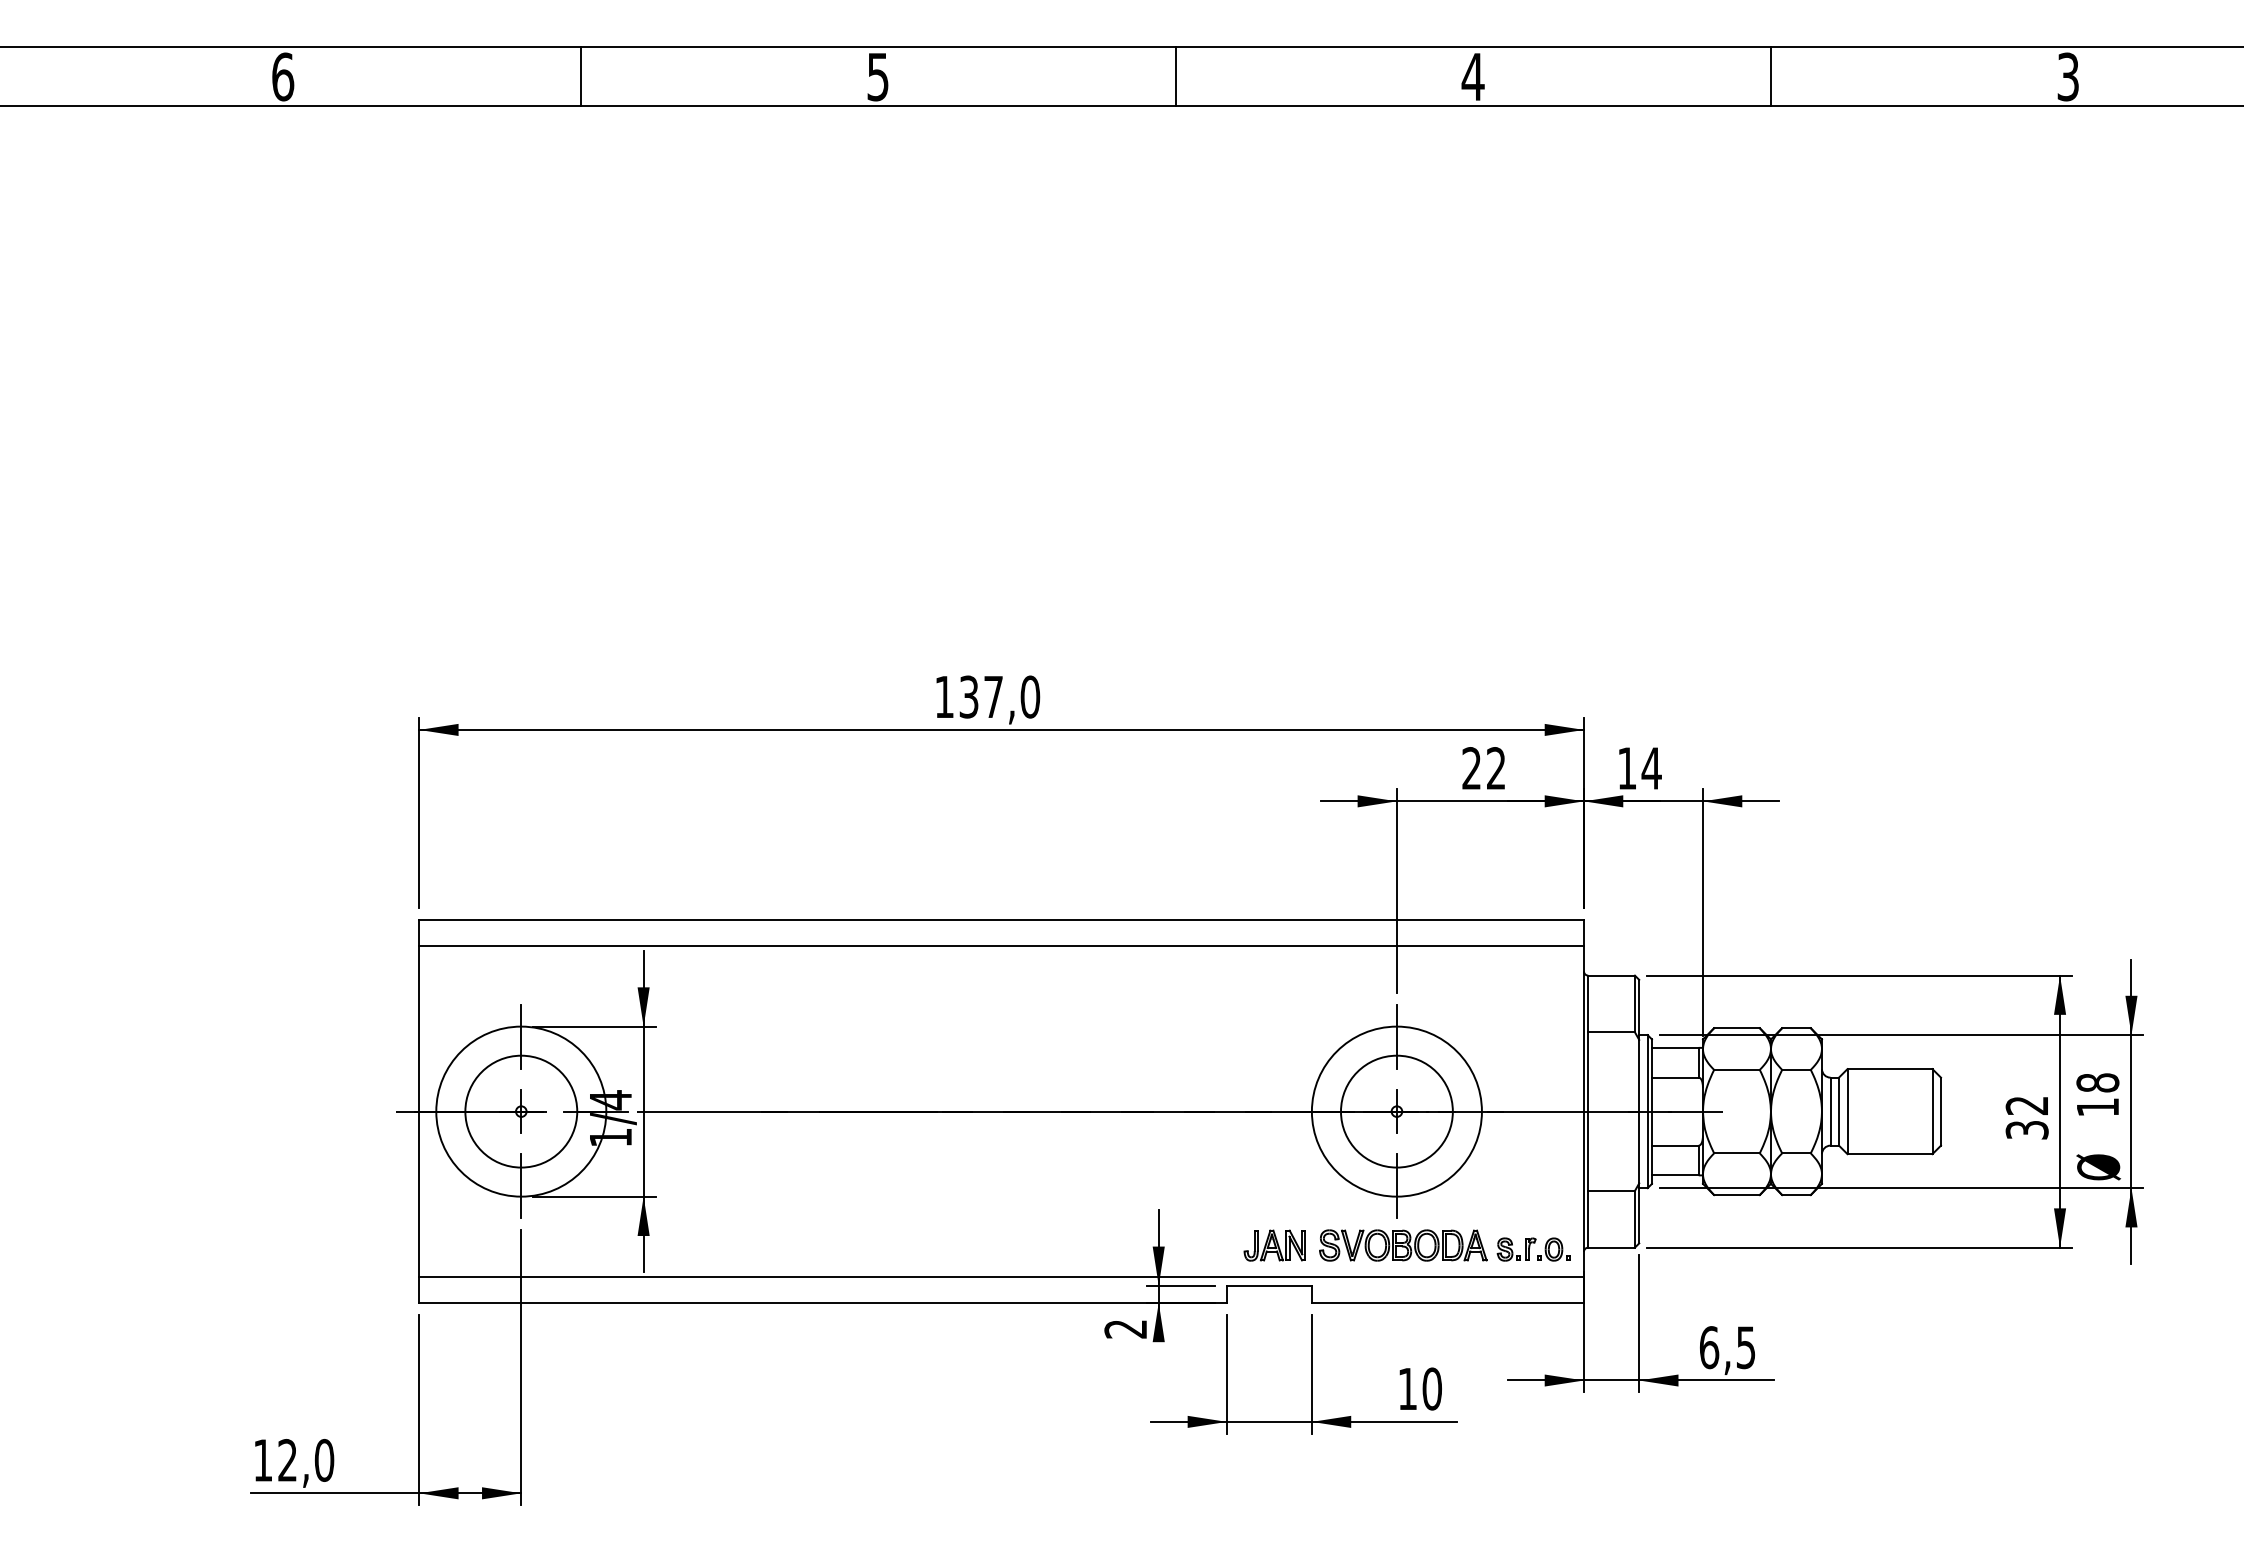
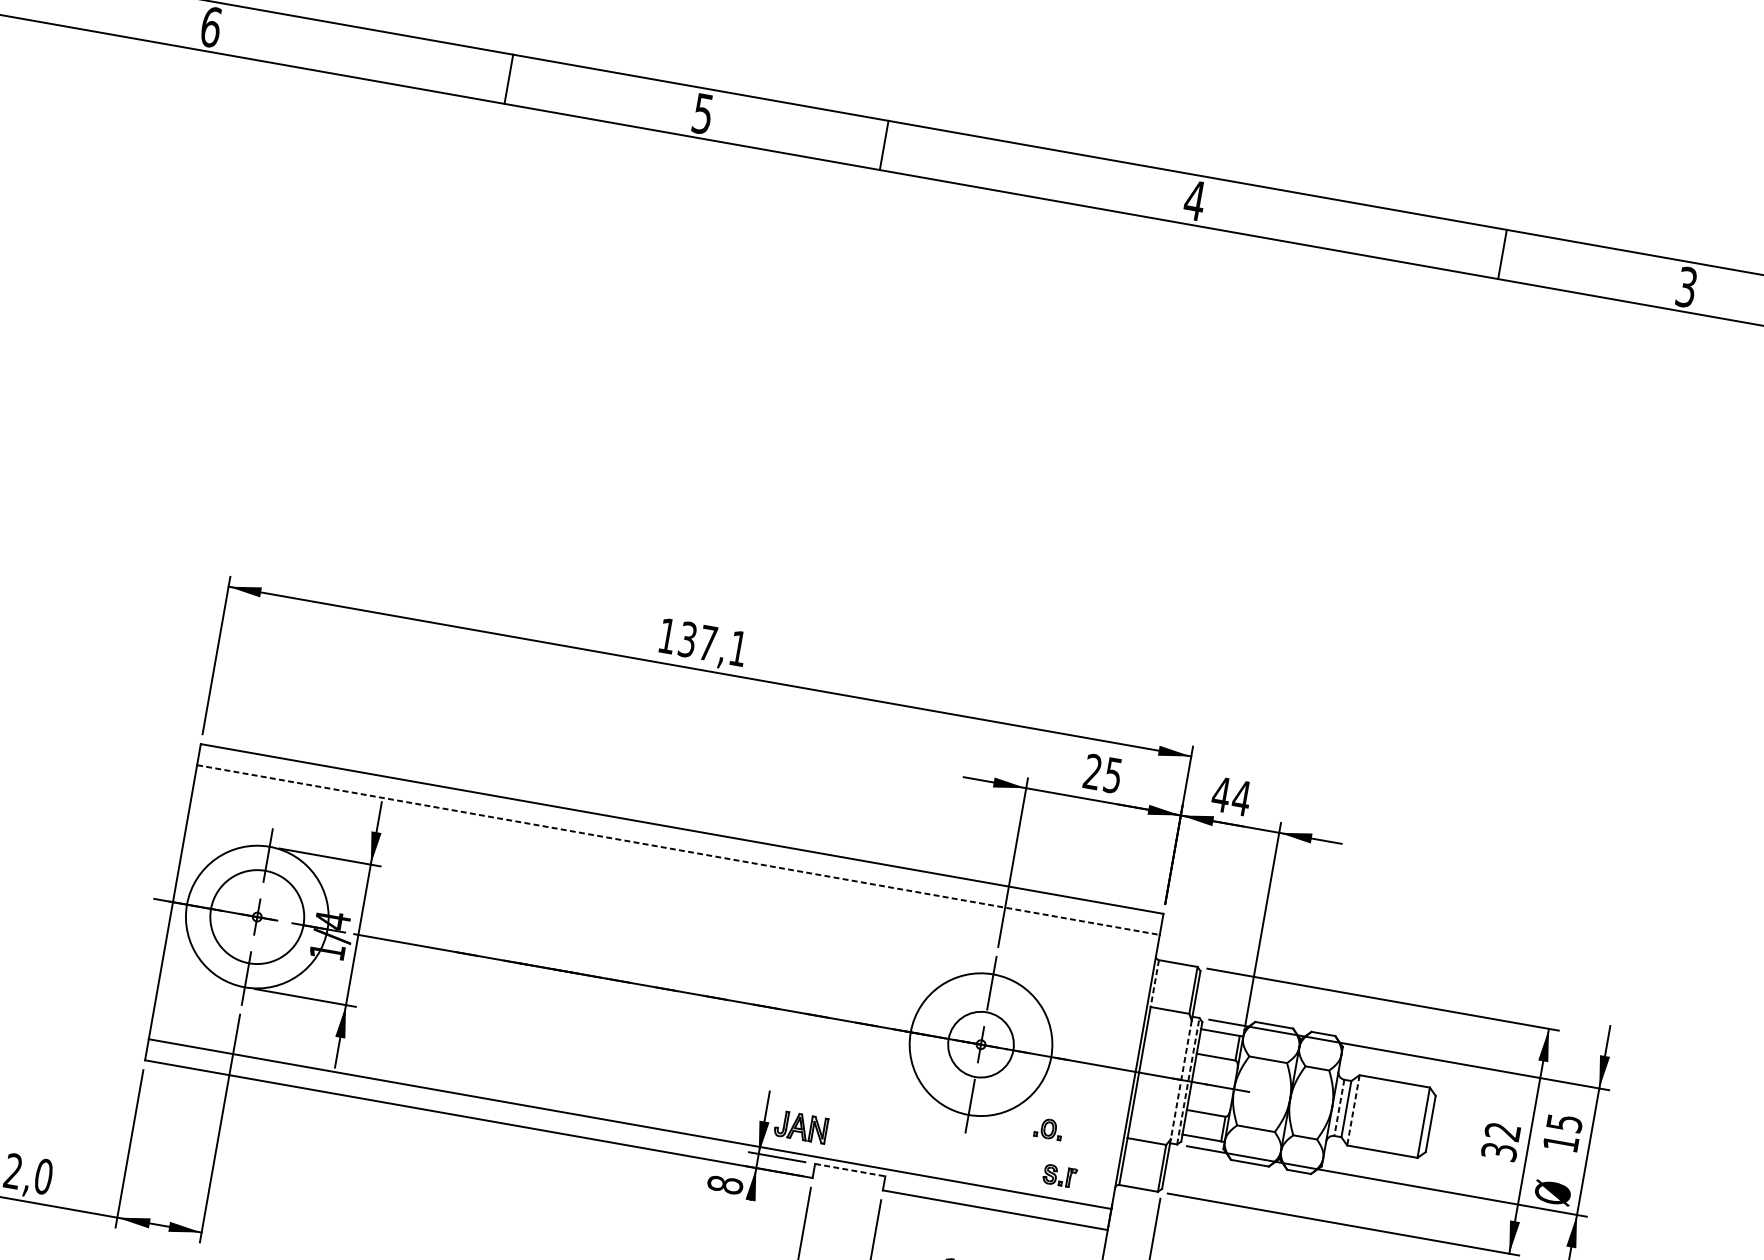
line: (581, 76) -> (509, 79), moved
line: (1176, 76) -> (884, 145), moved
line: (1771, 76) -> (1502, 254), moved
text: (1030, 696) -> (738, 648), 137,0 -> 137,1
text: (1496, 768) -> (1113, 775), 22 -> 25
text: (1627, 768) -> (1221, 794), 14 -> 44
line: (1002, 945) -> (679, 849), solid -> dashed
line: (1588, 1004) -> (1154, 984), solid -> dashed
text: (2097, 1082) -> (1564, 1122), 18 -> 15
circle: (1396, 1111) -> (980, 1044), size x0.7
line: (1639, 1111) -> (1181, 1079), solid -> dashed
line: (1647, 1111) -> (1188, 1081), solid -> dashed
line: (1847, 1111) -> (1353, 1110), solid -> dashed
line: (1830, 1112) -> (1339, 1108), solid -> dashed
part: (1274, 1245) -> (800, 1126), moved
part: (1403, 1245) -> (966, 1156), removed
part: (1553, 1249) -> (1048, 1128), moved
line: (1269, 1285) -> (850, 1169), solid -> dashed
text: (1125, 1328) -> (725, 1184), 2 -> 8

